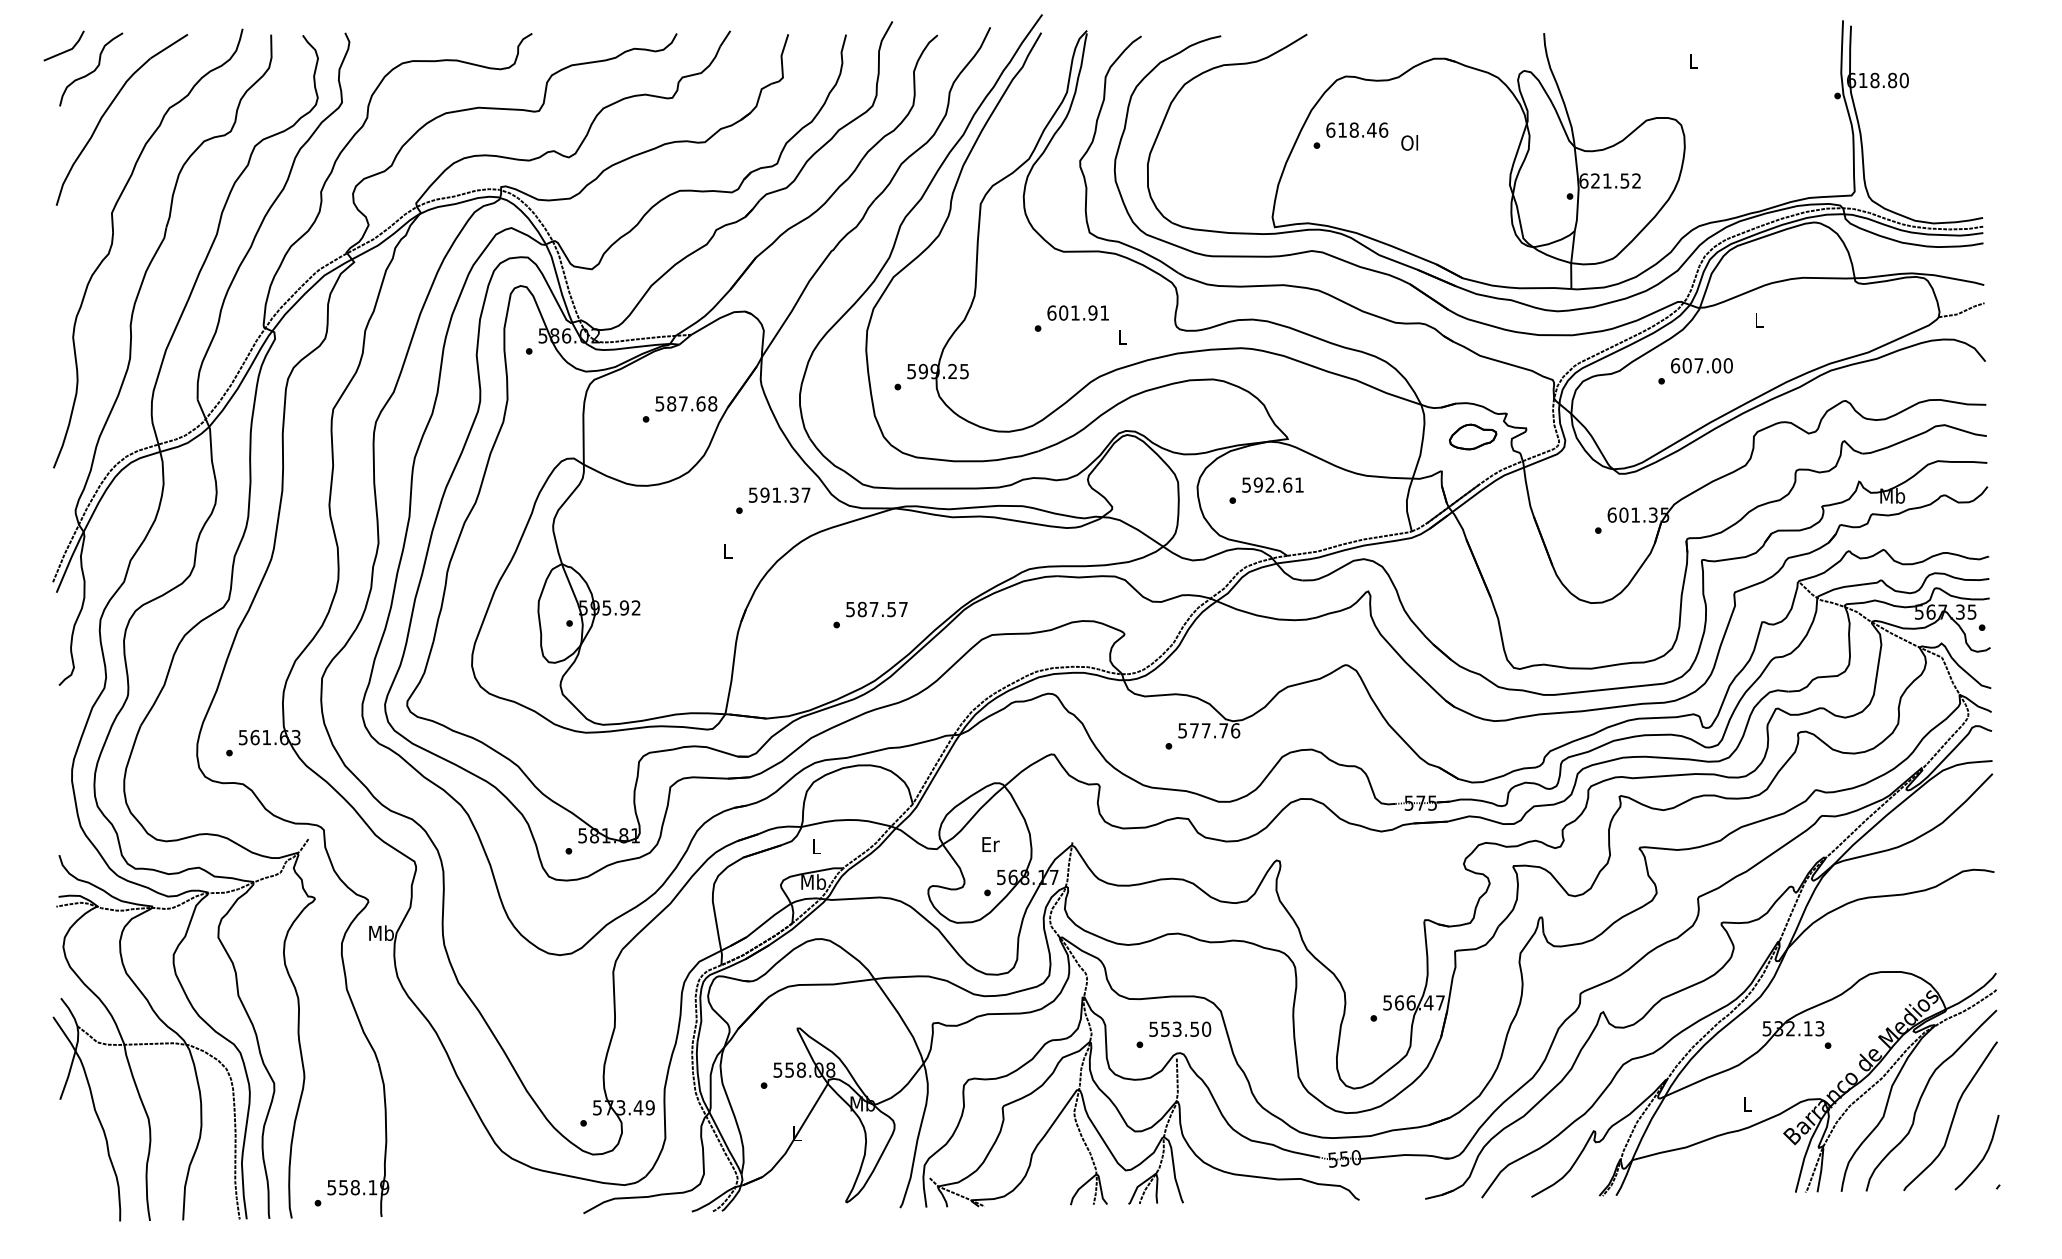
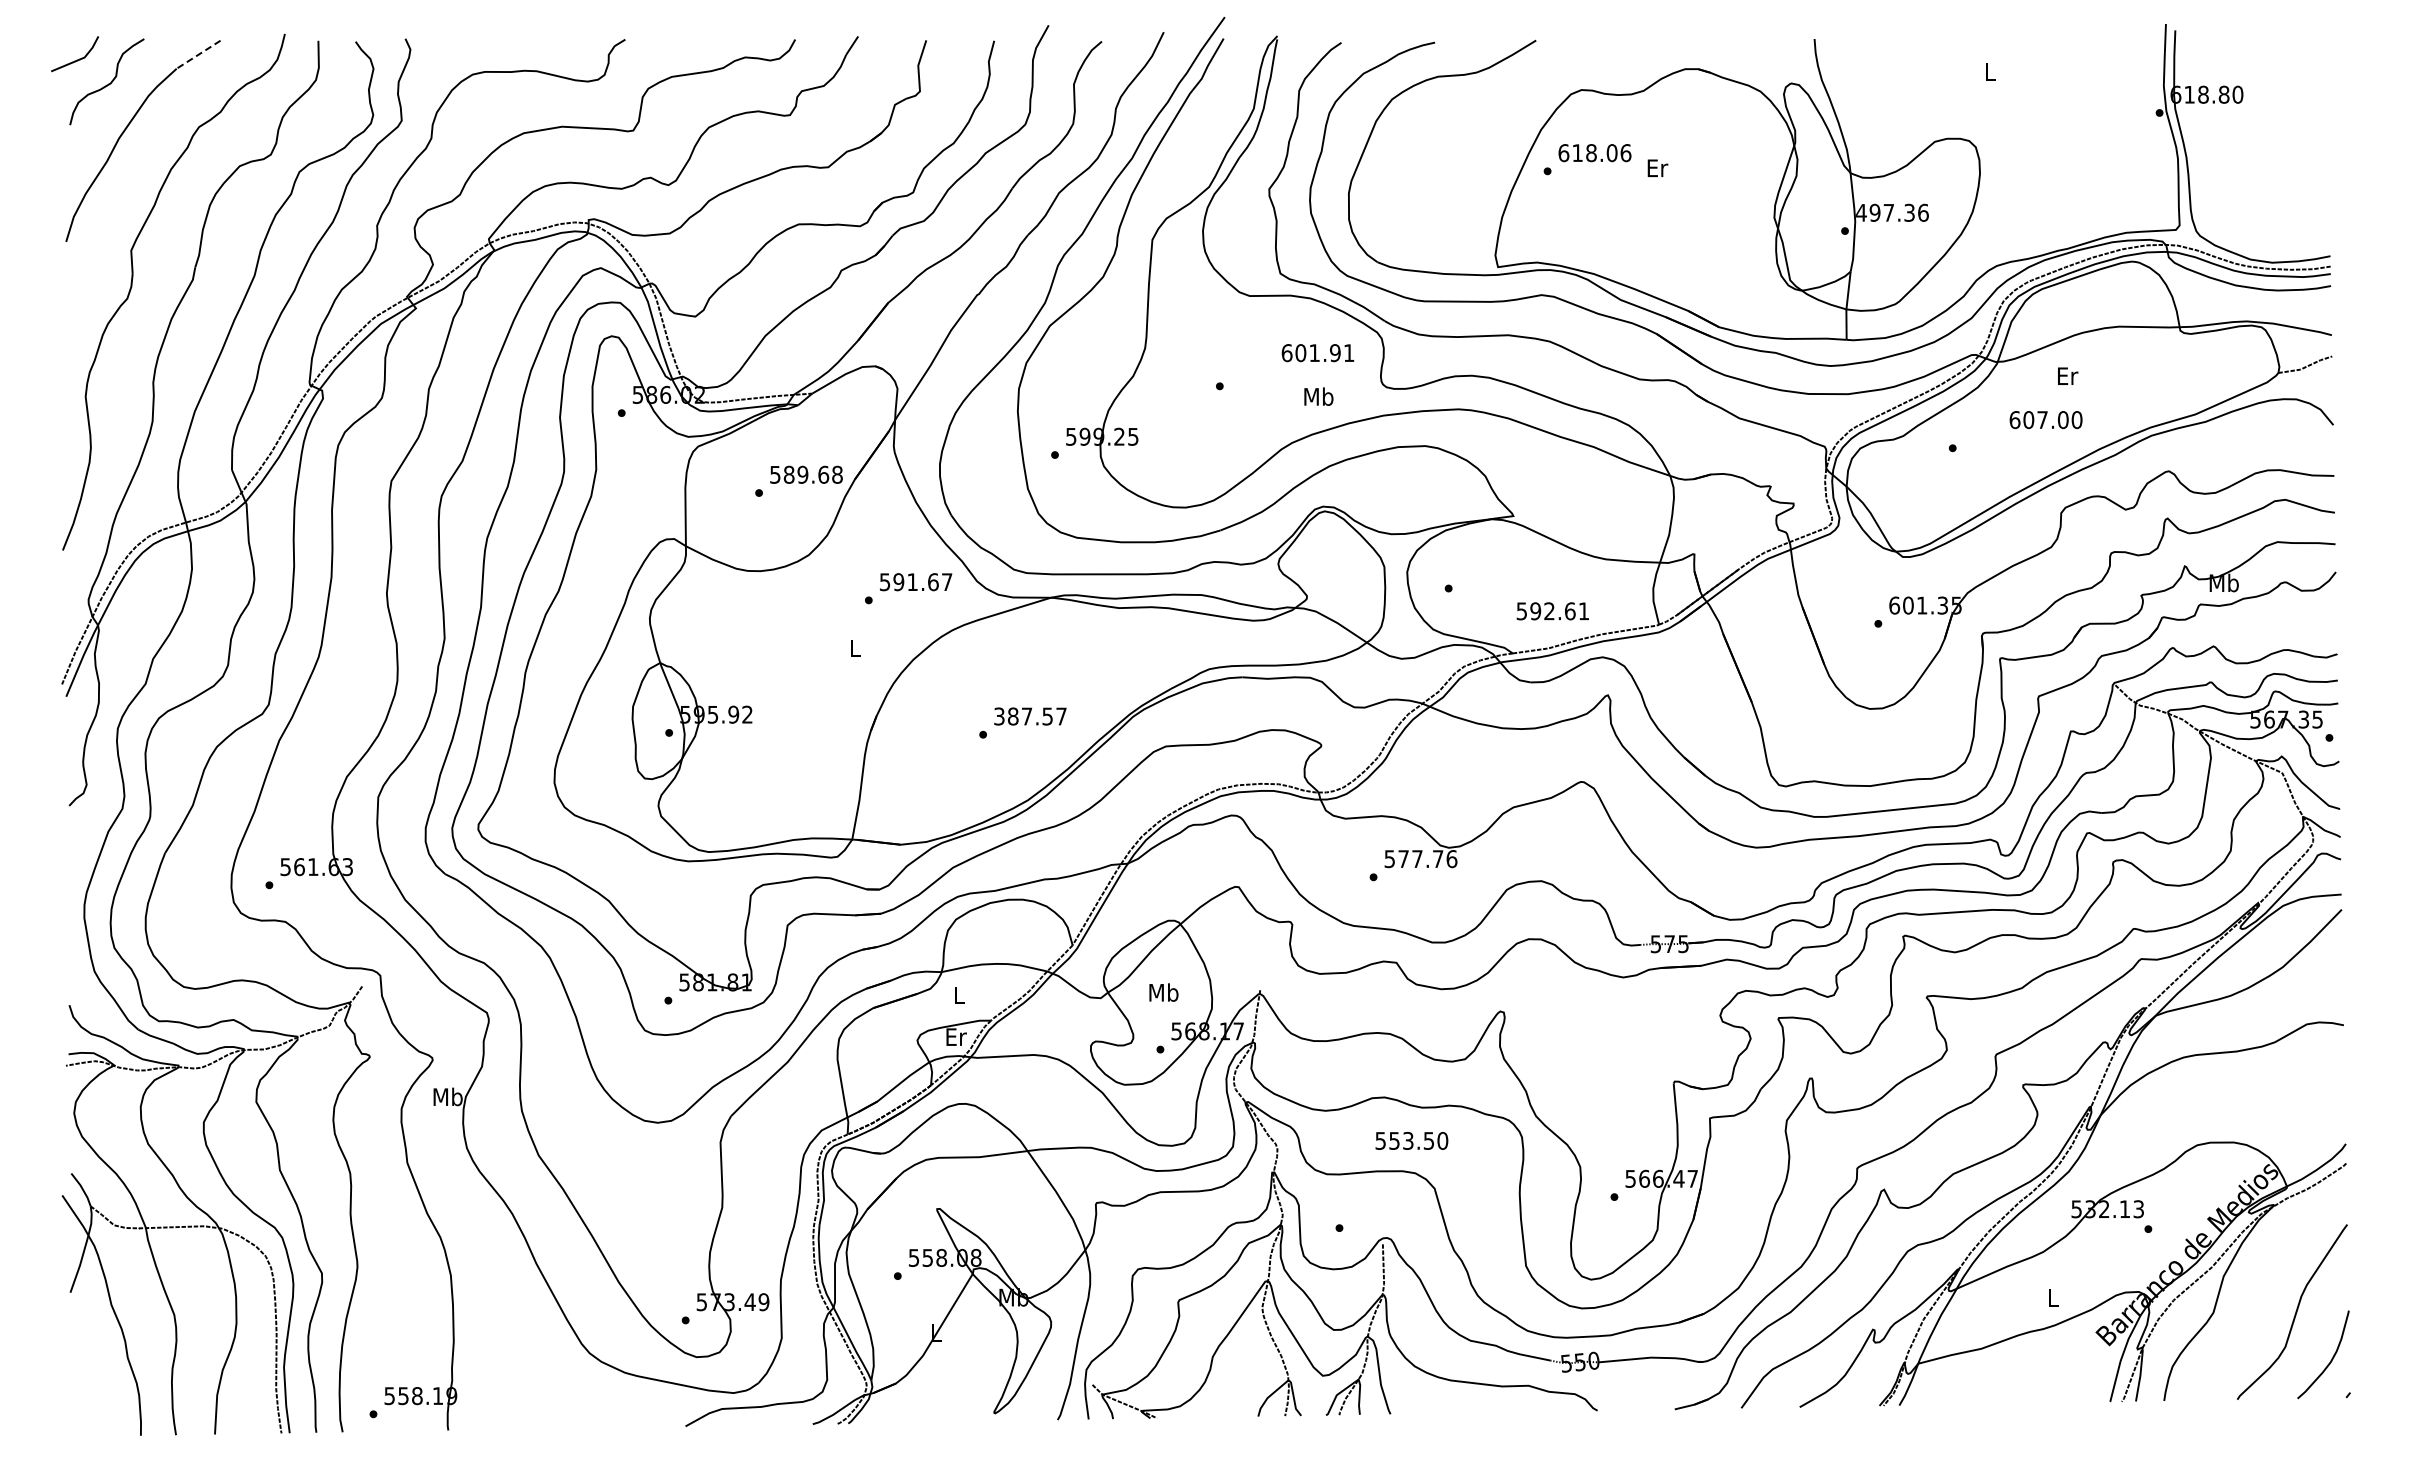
line: (169, 46) -> (198, 54), solid -> dashed
text: (1371, 130) -> (1611, 153), 618.46 -> 618.06
text: (1410, 142) -> (1657, 167), Ol -> Er
text: (1609, 180) -> (1891, 212), 621.52 -> 497.36
text: (1077, 313) -> (1317, 353), moved
text: (1760, 319) -> (2068, 375), L -> Er
text: (1122, 337) -> (1318, 396), L -> Mb
text: (1701, 366) -> (2045, 420), moved
text: (683, 403) -> (802, 474), 587.68 -> 589.68
part: (1472, 436) -> (1730, 513), removed
text: (1272, 485) -> (1552, 611), moved
text: (794, 495) -> (933, 582), 591.37 -> 591.67
text: (850, 608) -> (999, 715), 587.57 -> 387.57
text: (990, 844) -> (1163, 992), Er -> Mb
text: (813, 881) -> (955, 1036), Mb -> Er
text: (1179, 1028) -> (1411, 1140), moved
curve: (1922, 1096) -> (2259, 1288), removed

